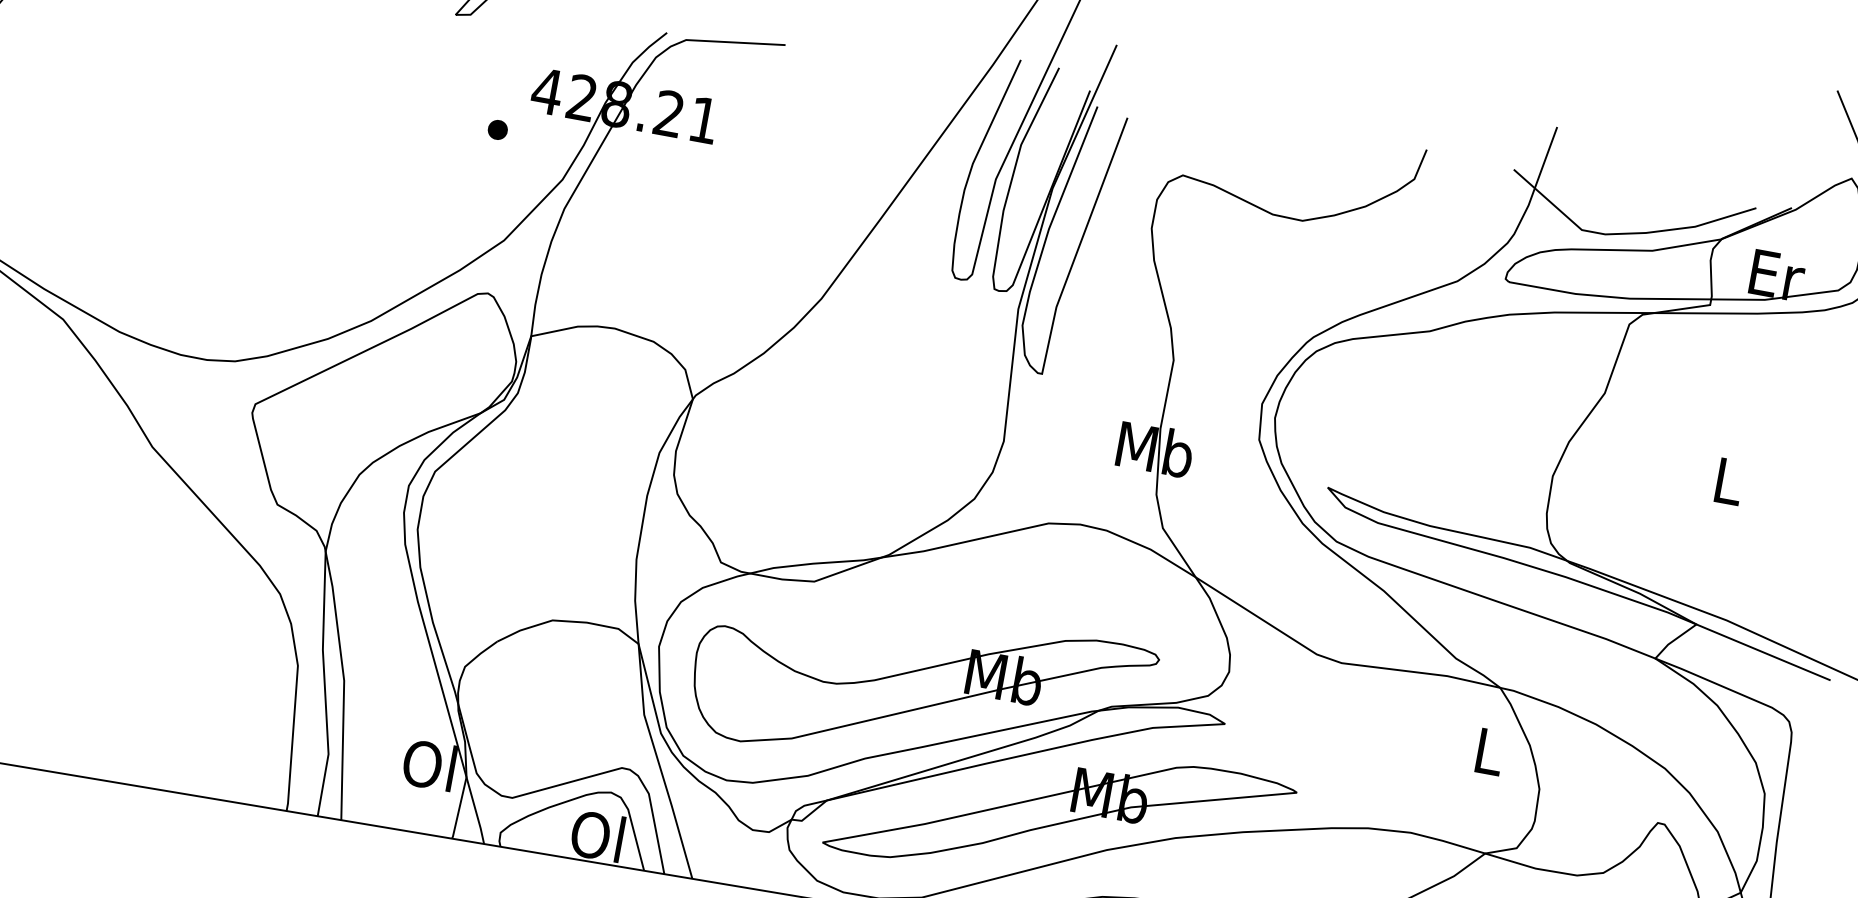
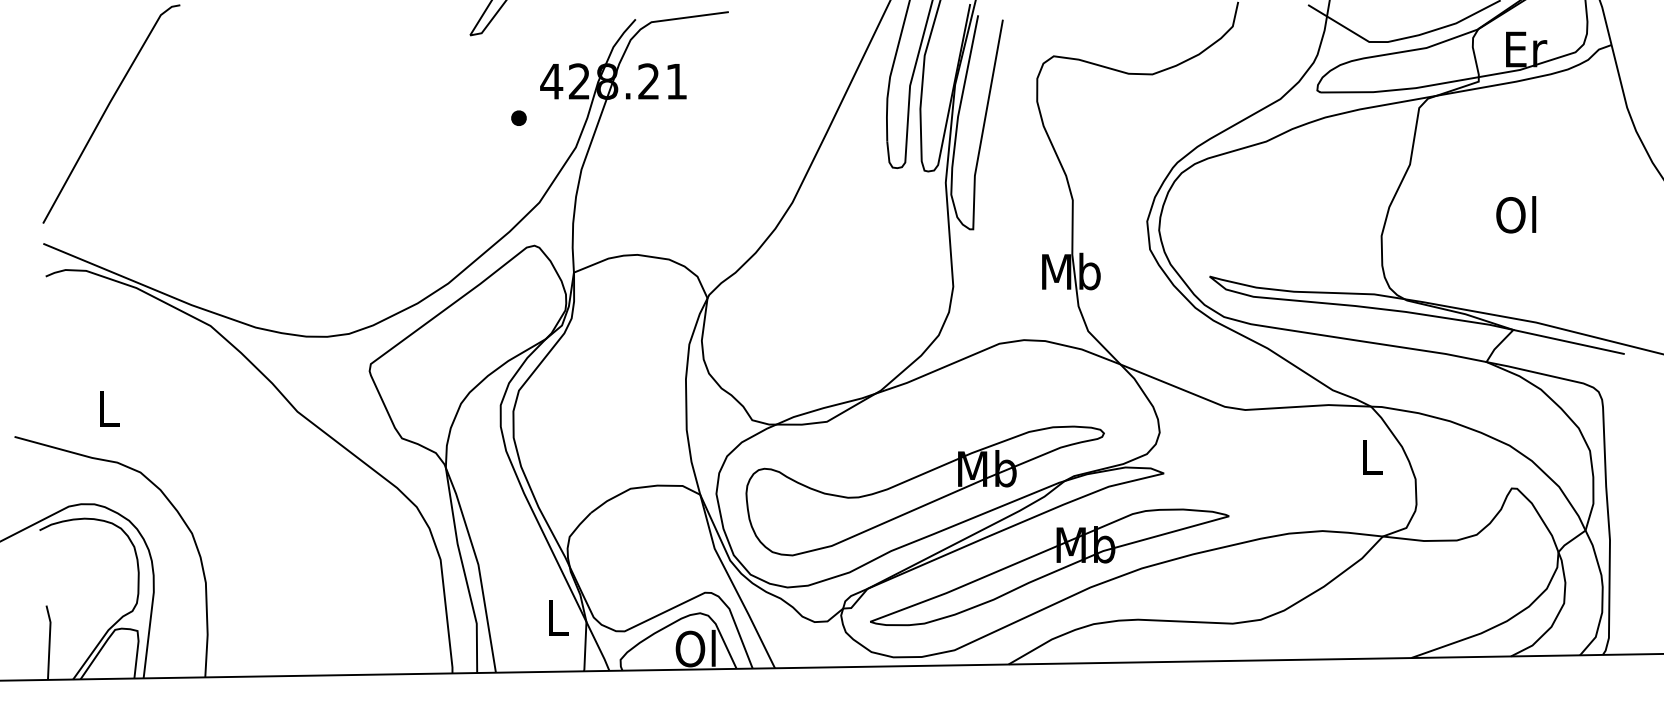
text: (1726, 480) -> (1516, 214), L -> Ol
text: (428, 764) -> (555, 617), Ol -> L

